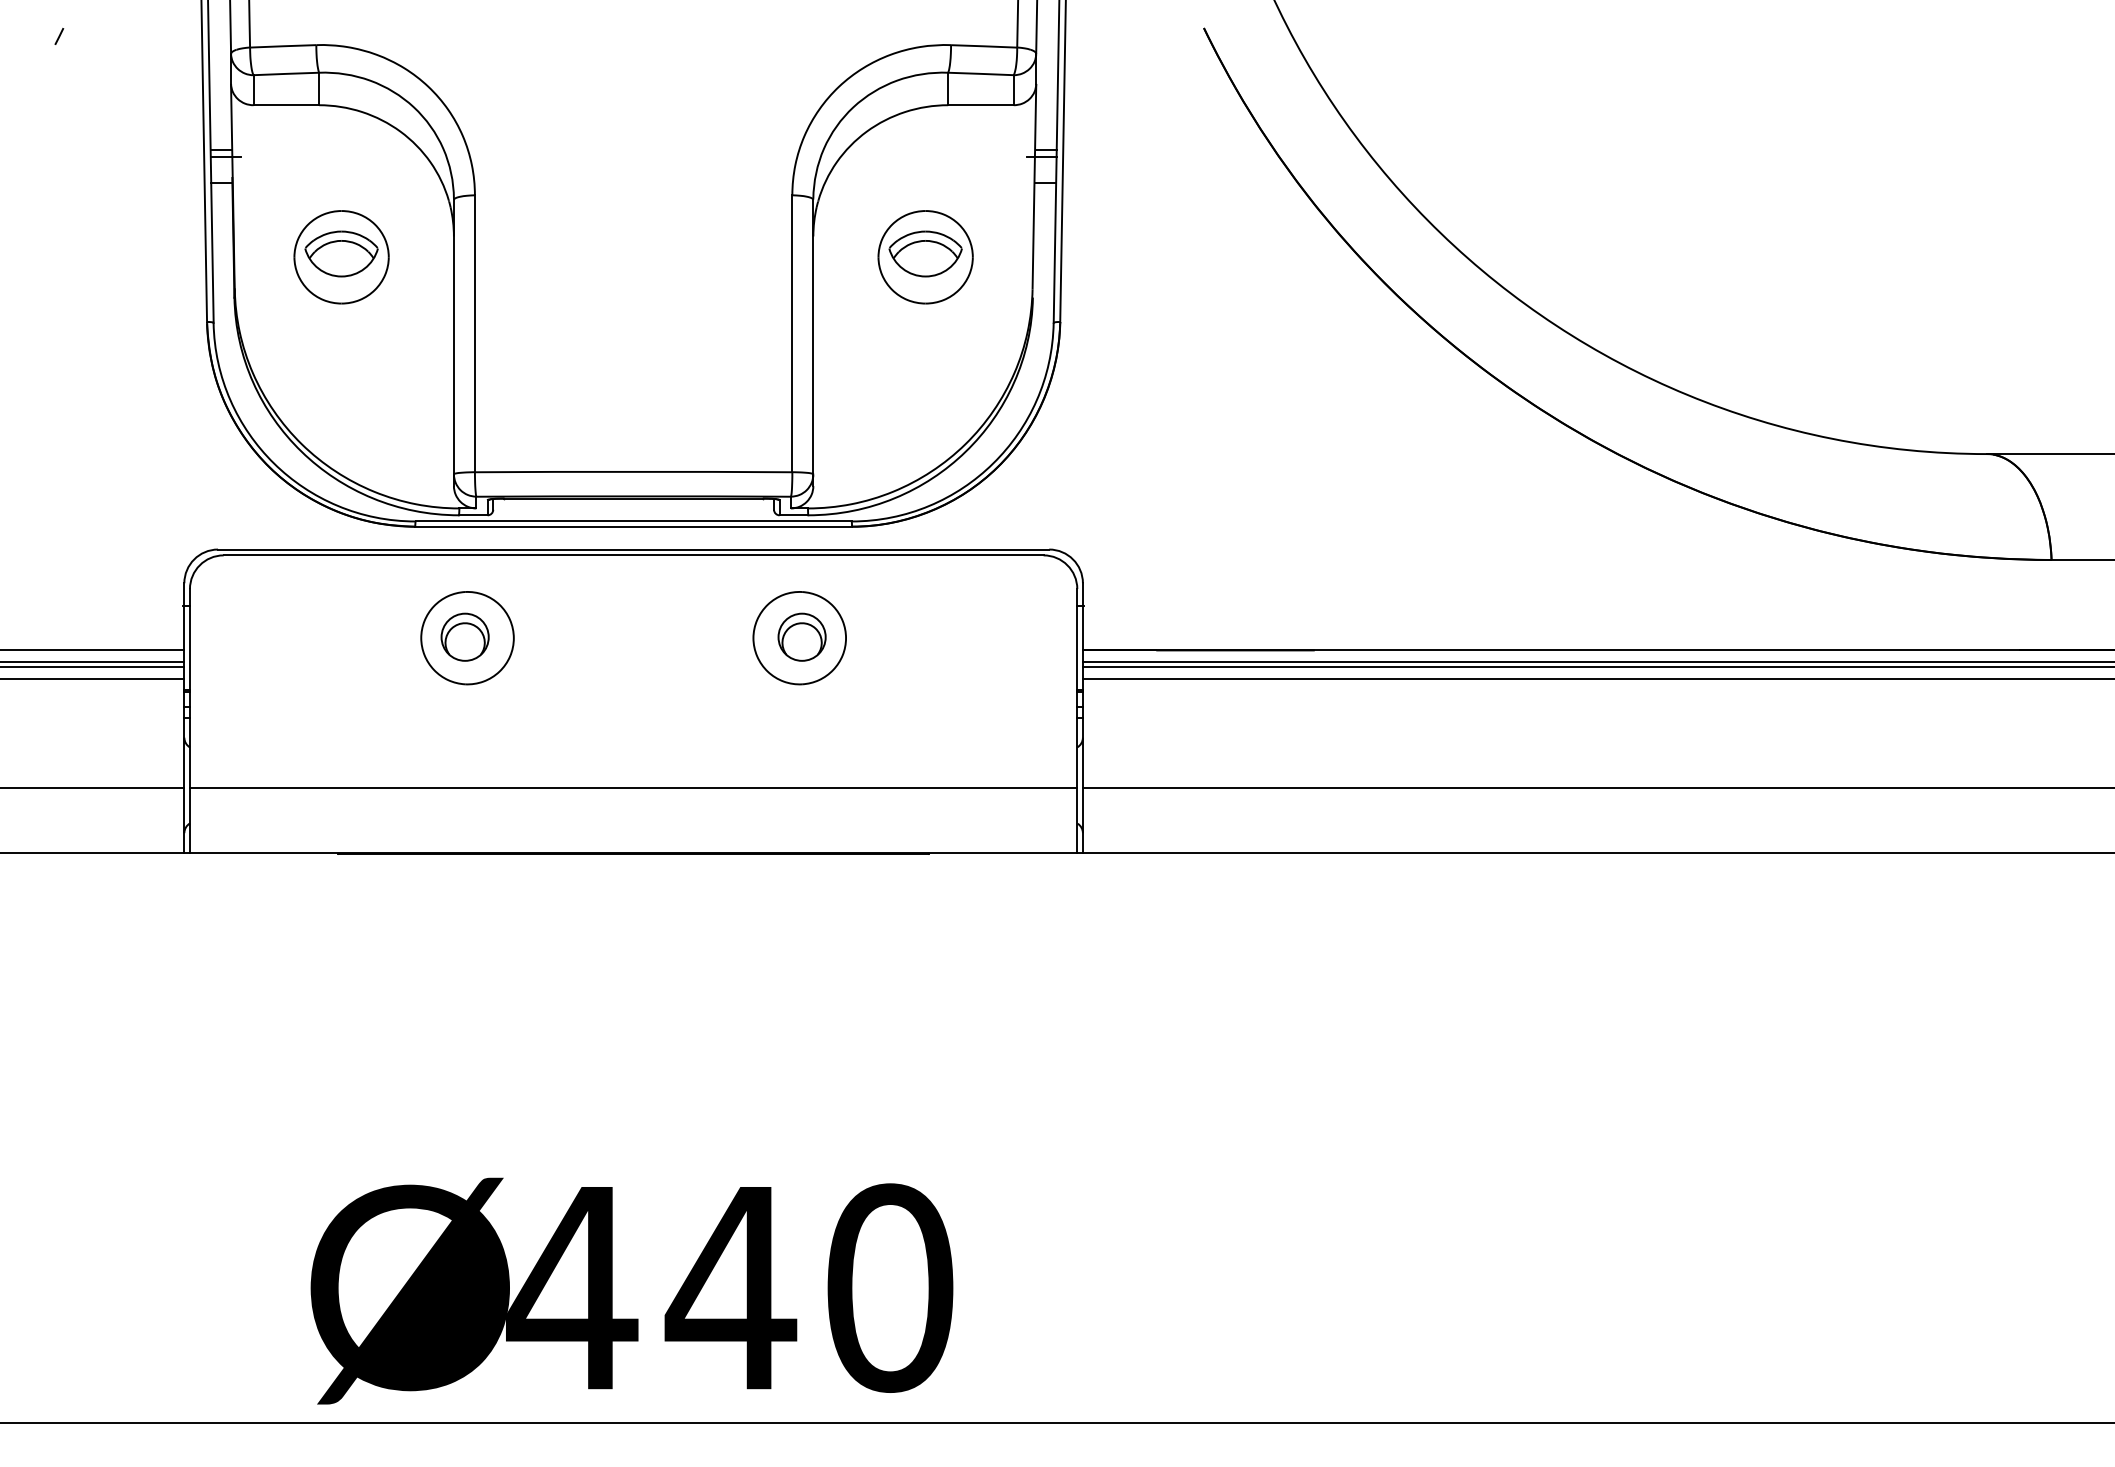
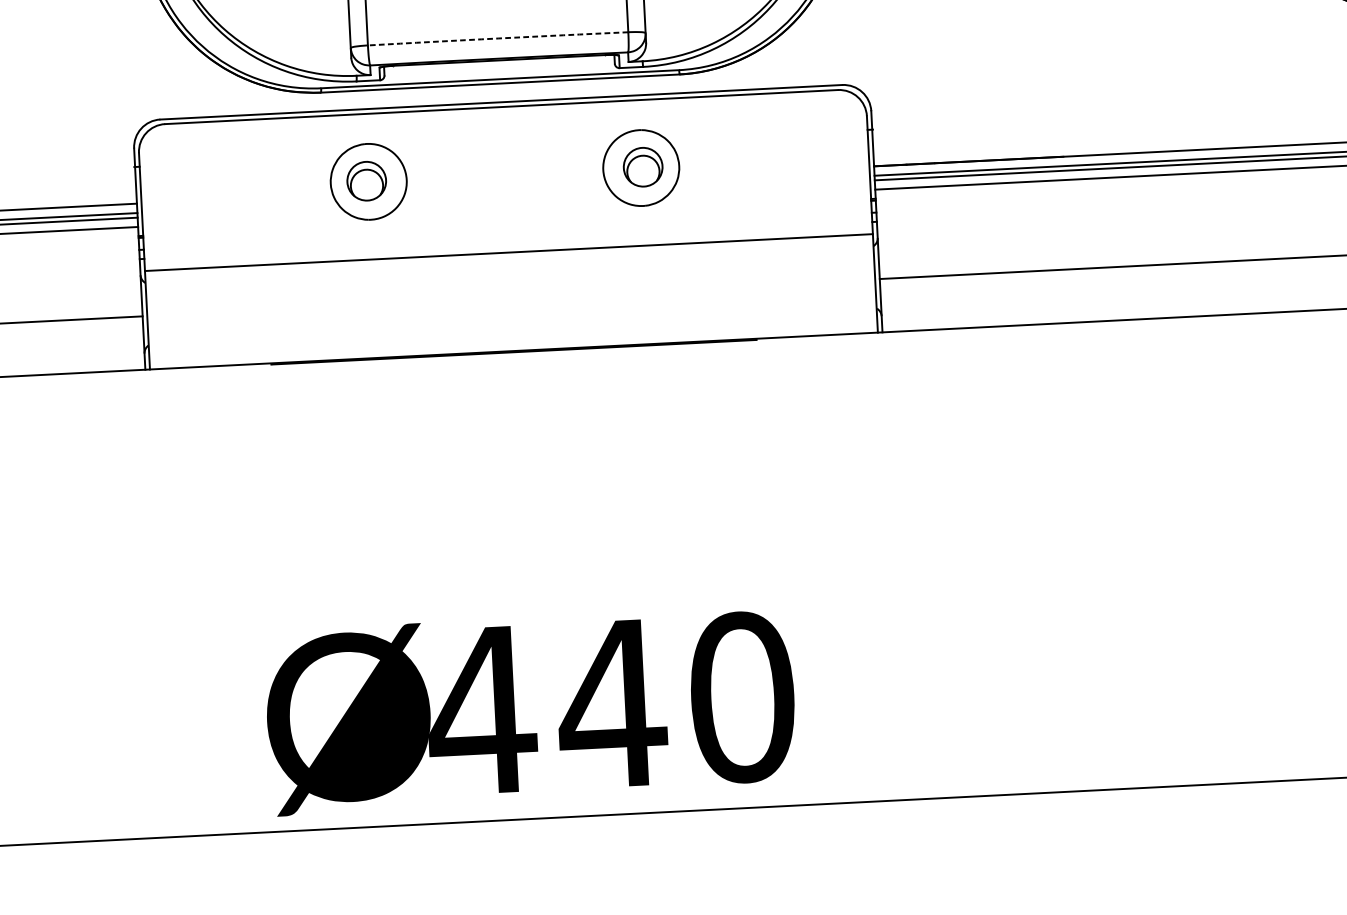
arc: (633, 471) -> (497, 38), solid -> dashed
line: (633, 787) -> (508, 252), moved

